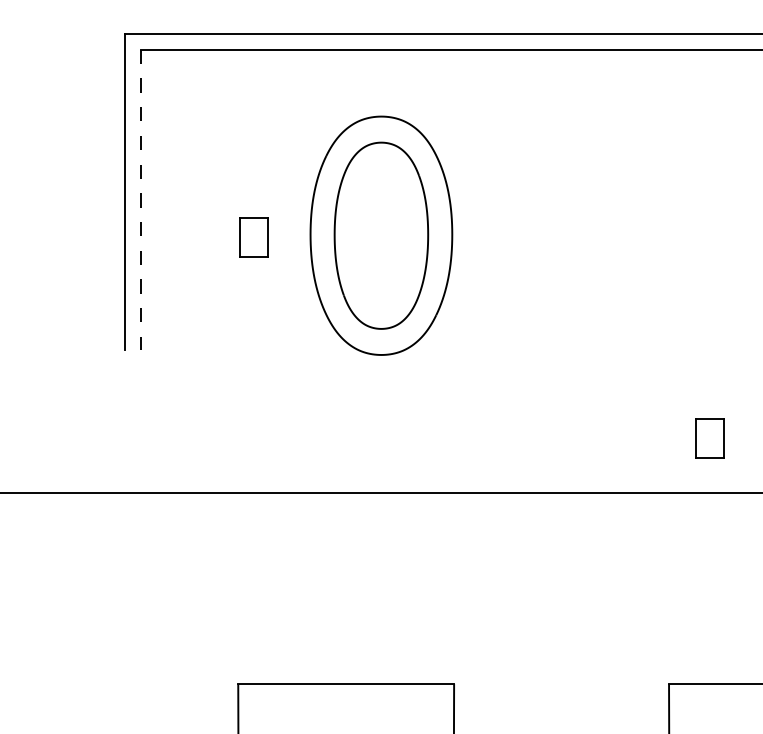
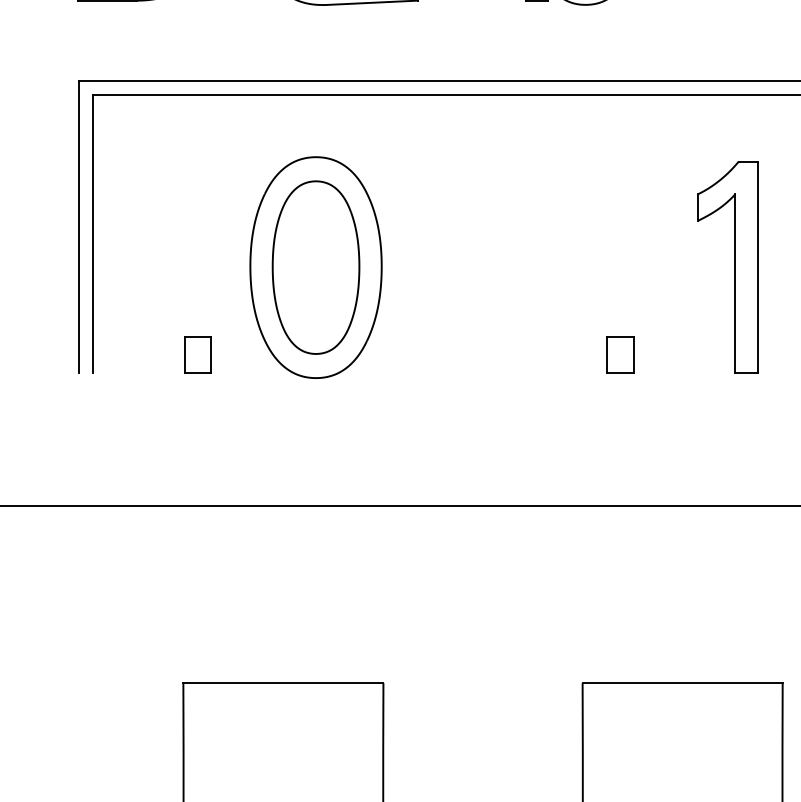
line: (141, 200) -> (93, 234), dashed -> solid
part: (253, 236) -> (197, 354), moved
part: (709, 437) -> (620, 354), moved

